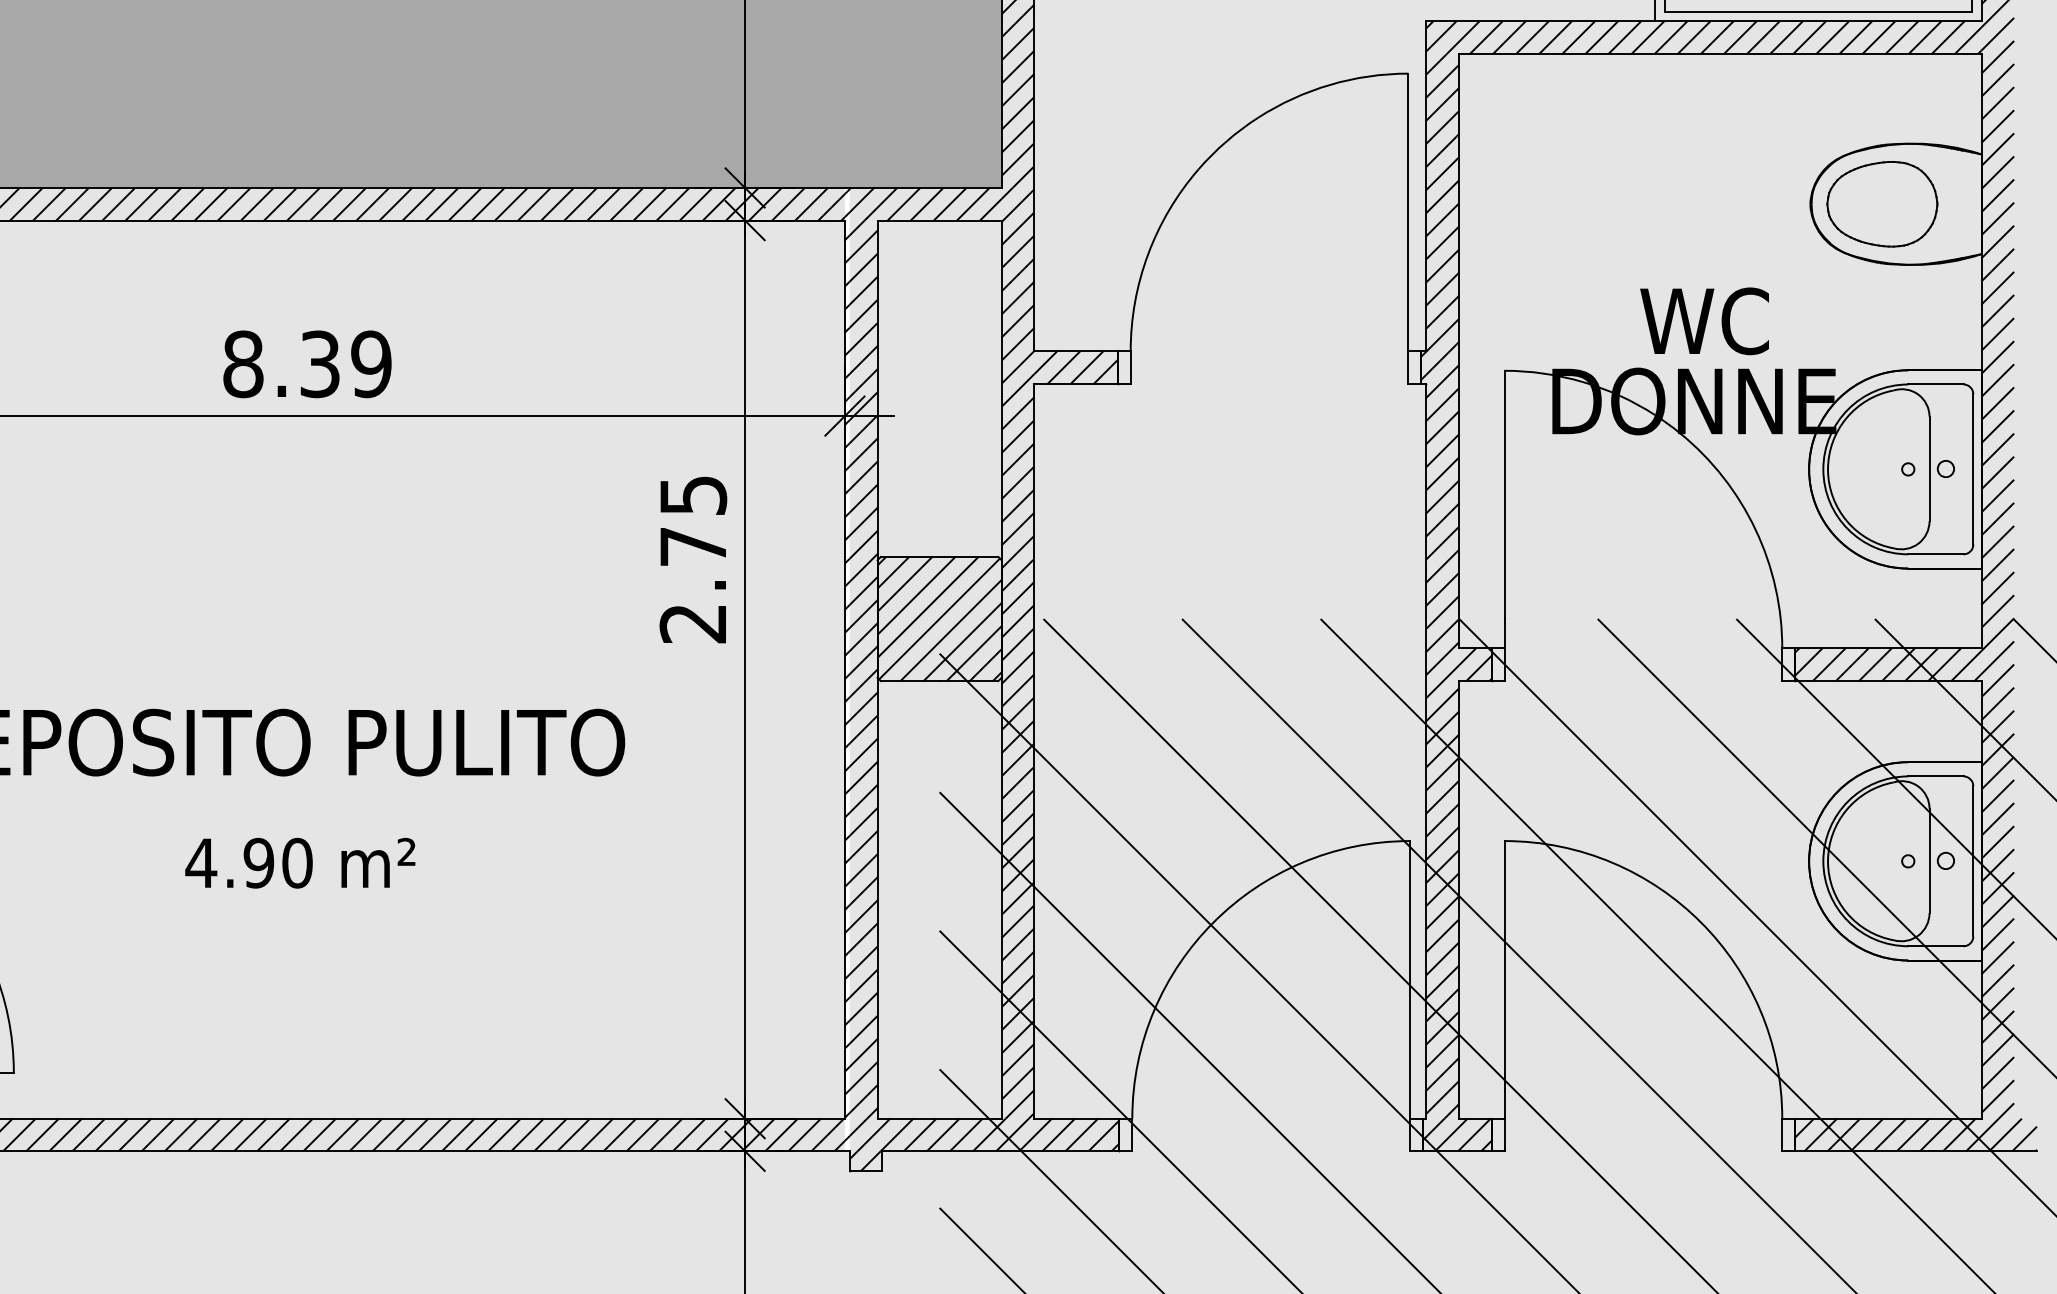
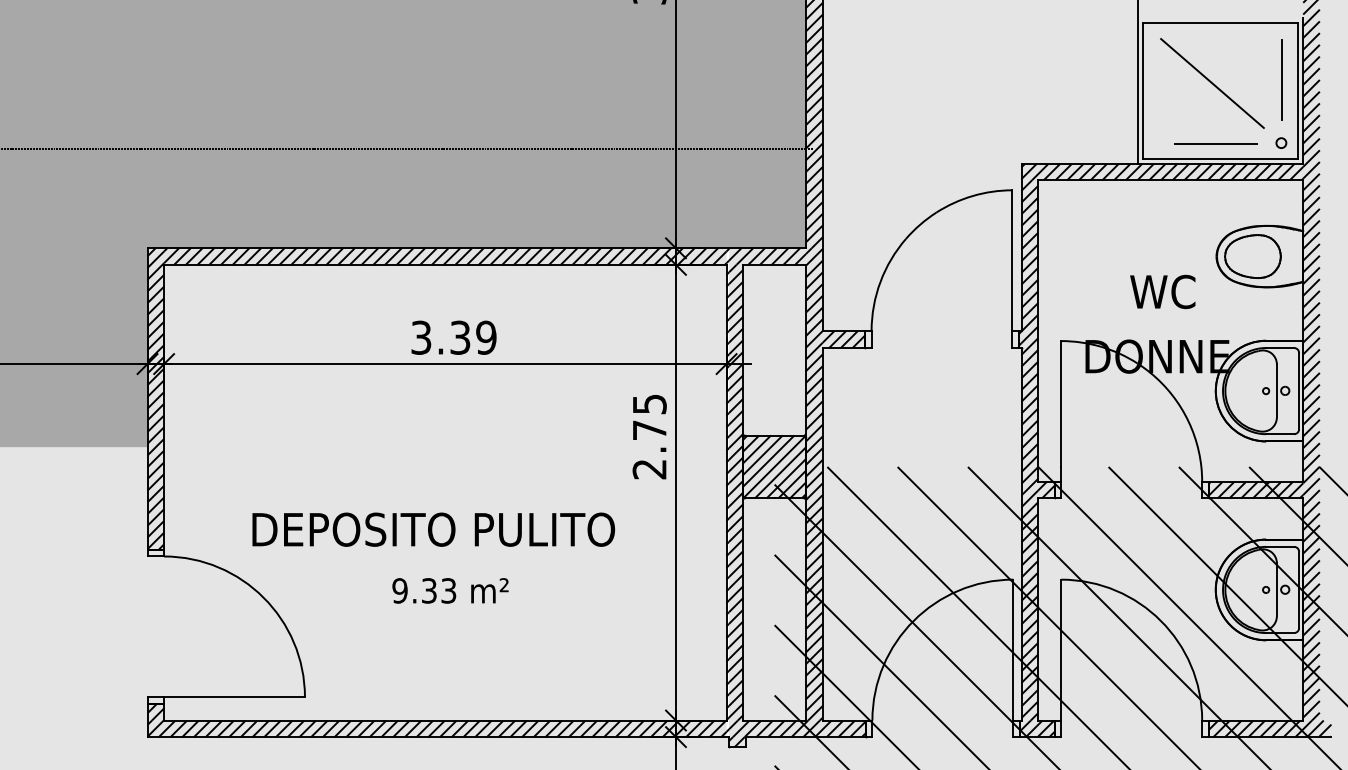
text: (1704, 320) -> (1162, 291), moved
text: (243, 363) -> (421, 337), 8.39 -> 3.39
text: (249, 862) -> (424, 590), 4.90 -> 9.33

